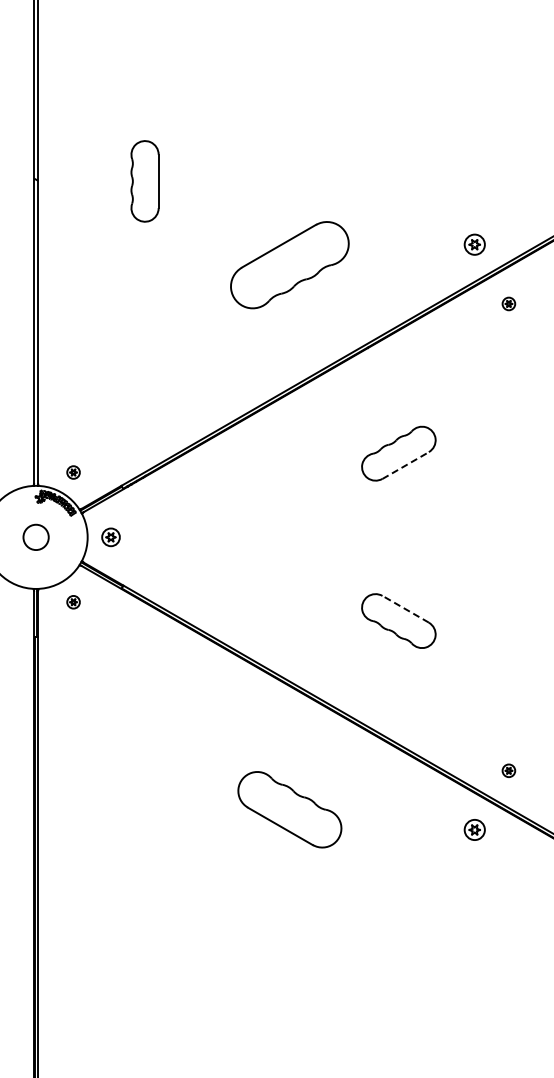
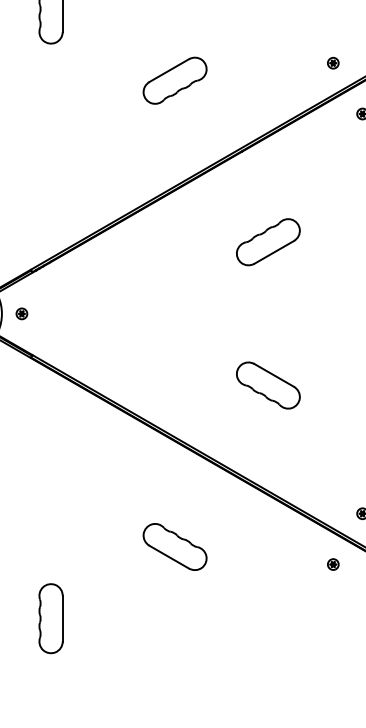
part: (474, 244) -> (333, 63), size x0.62
part: (289, 264) -> (174, 80), size x0.62
line: (405, 465) -> (274, 252), dashed -> solid
part: (110, 537) -> (21, 313), size x0.71
line: (405, 609) -> (274, 375), dashed -> solid
part: (289, 809) -> (174, 546), size x0.71
part: (474, 830) -> (333, 564), size x0.62
part: (144, 893) -> (50, 618), added

